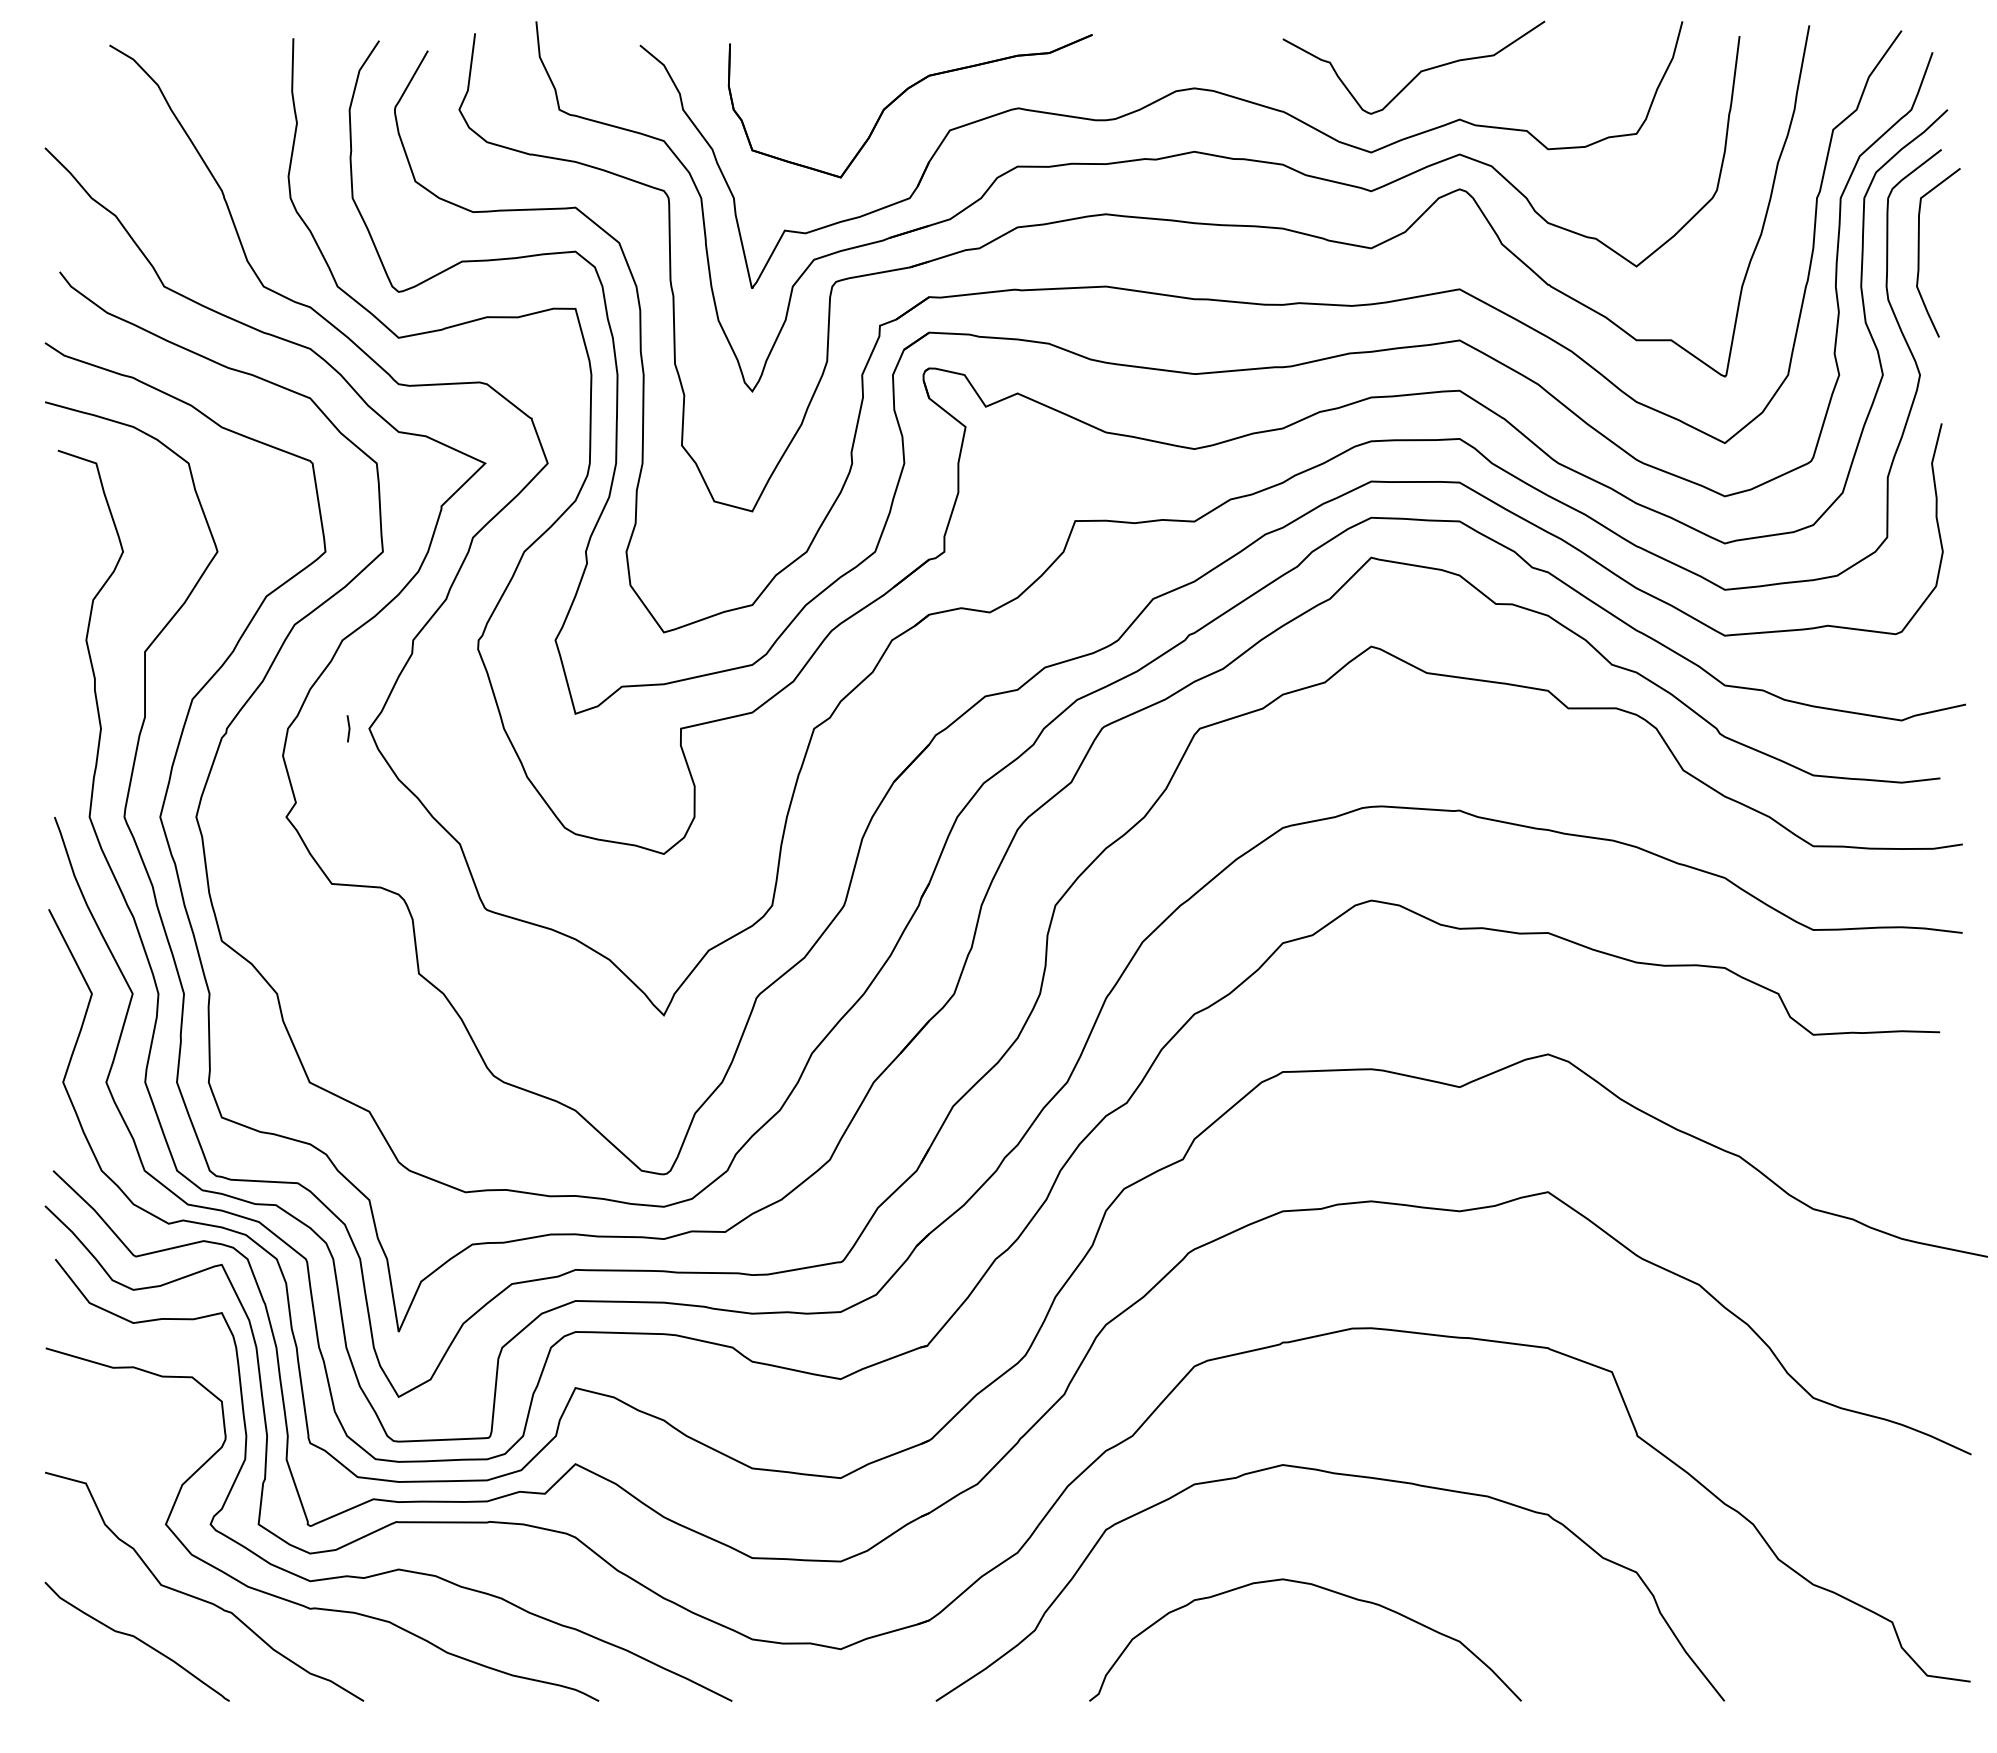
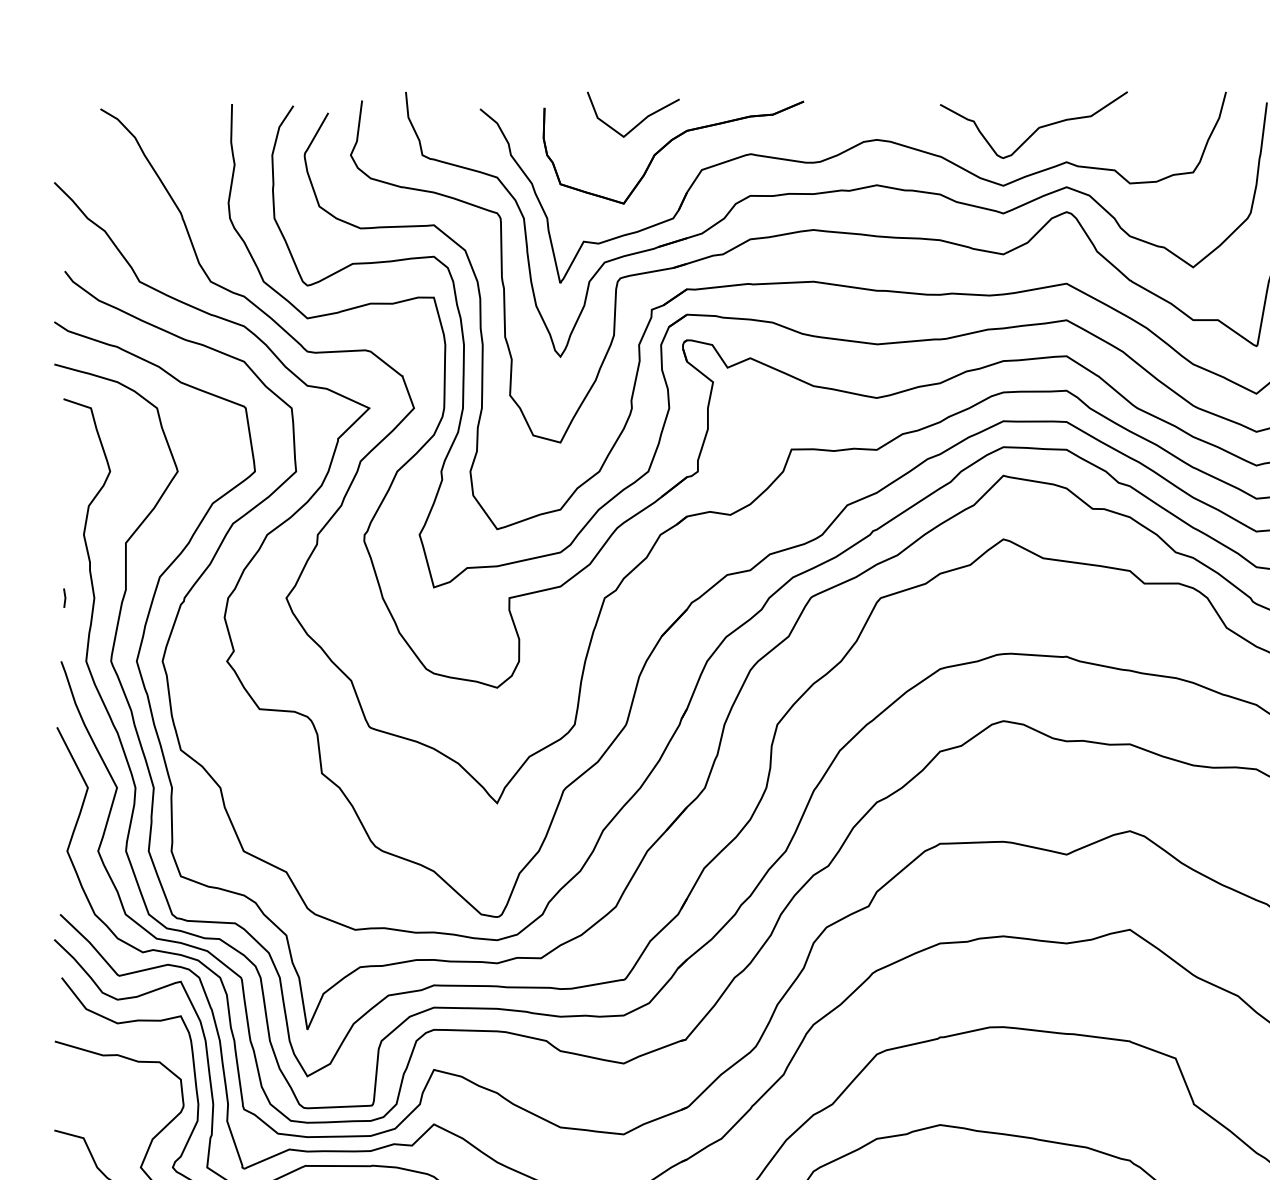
line: (864, 62) -> (640, 121), added
line: (348, 728) -> (64, 597), moved

